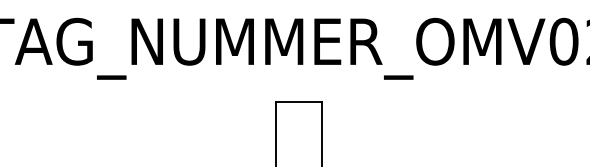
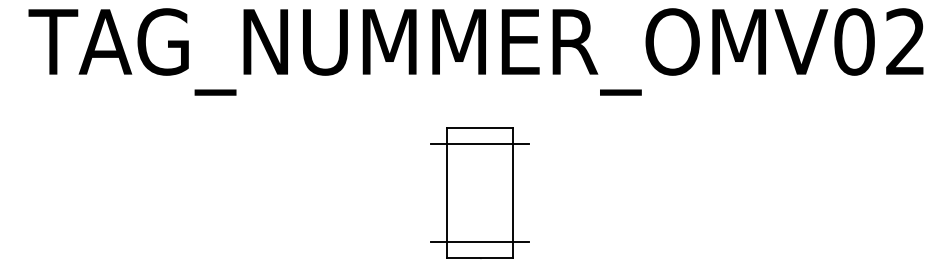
line: (299, 113) -> (480, 143), added

